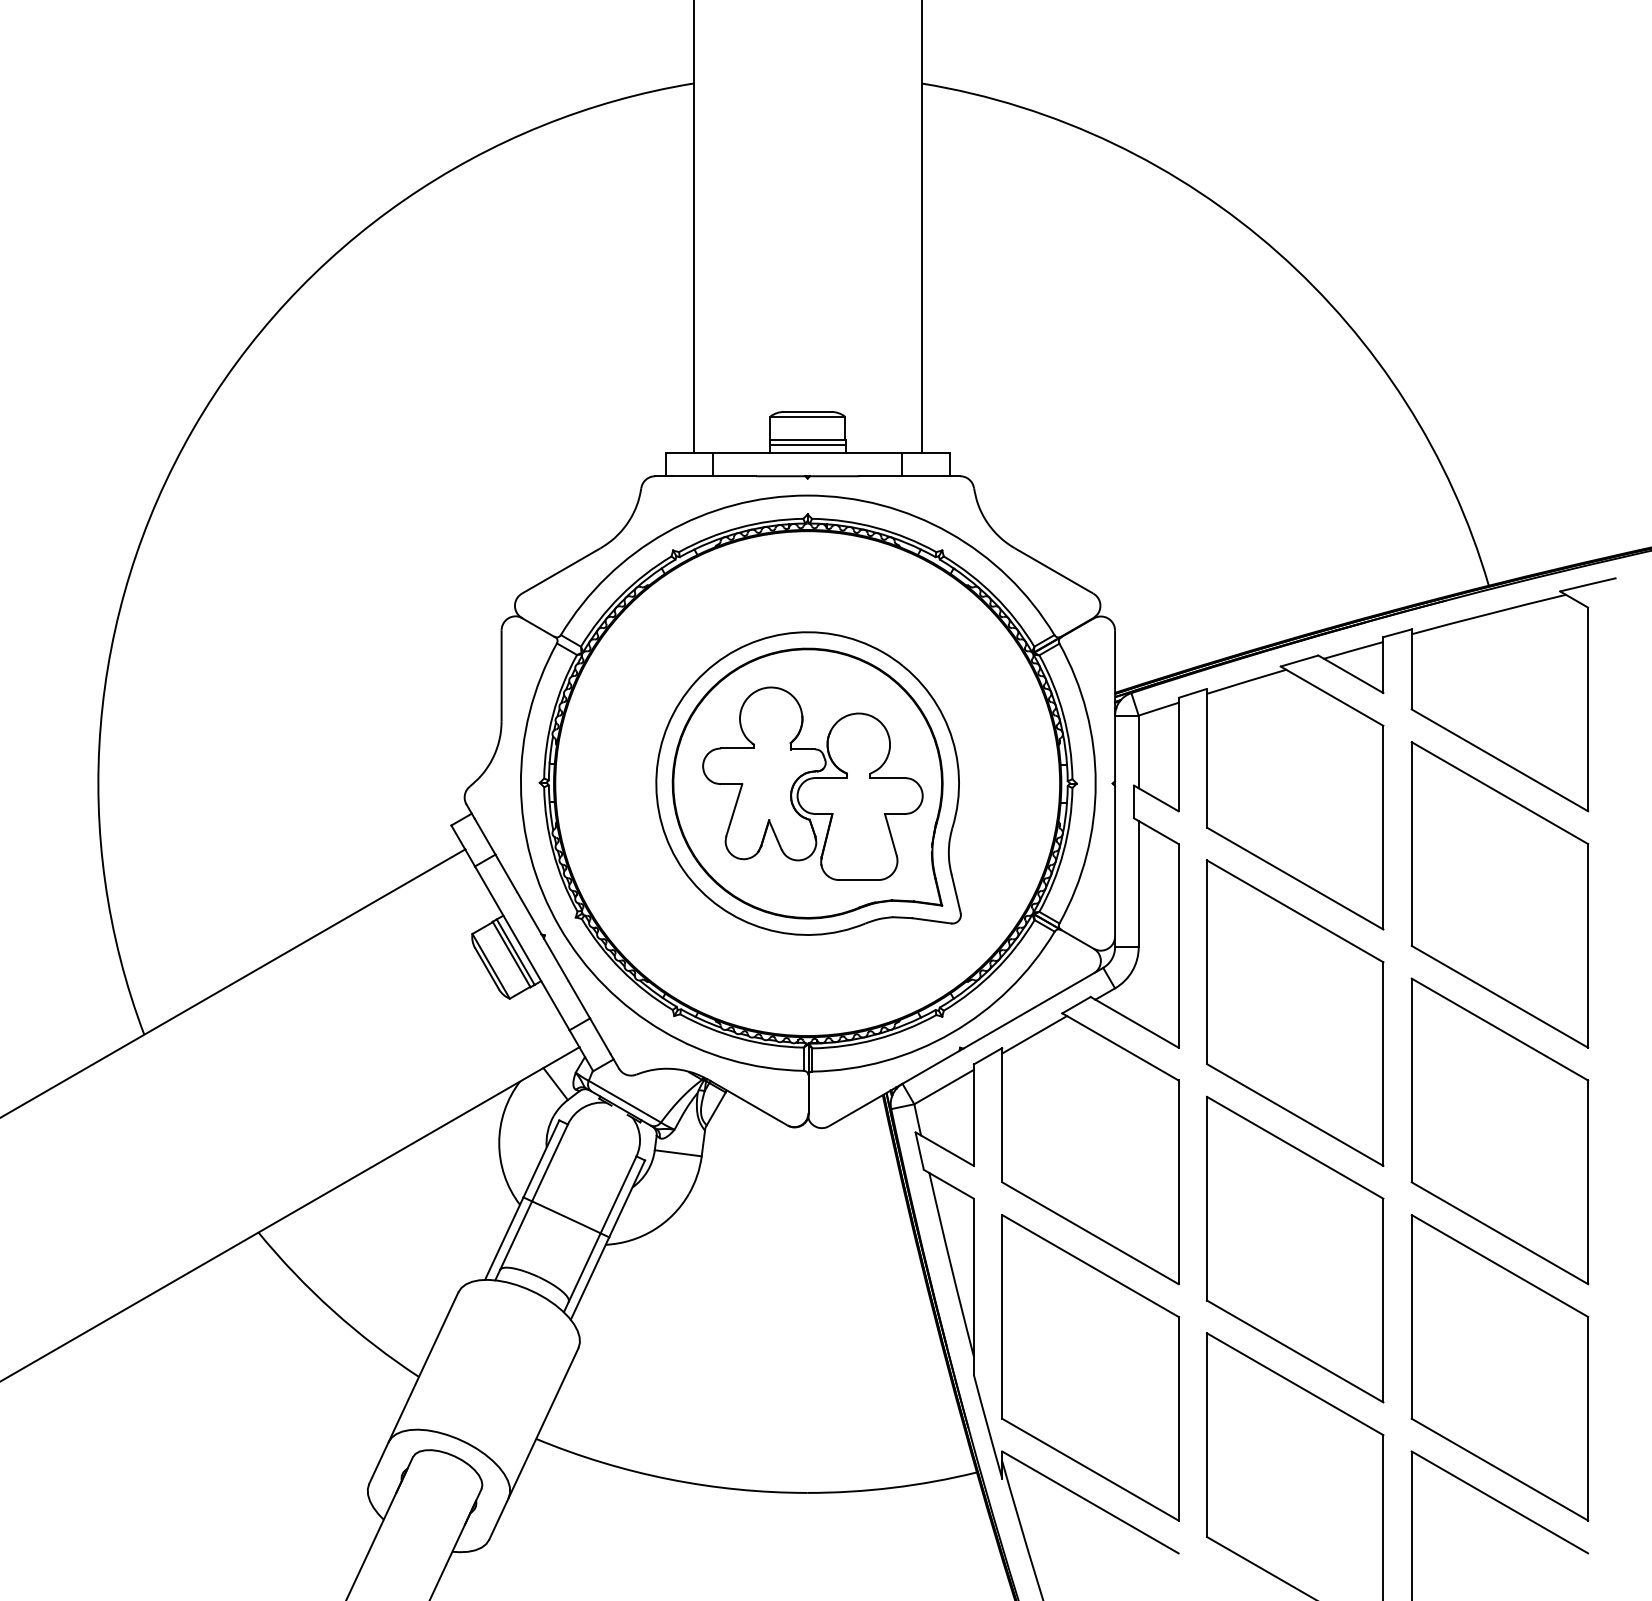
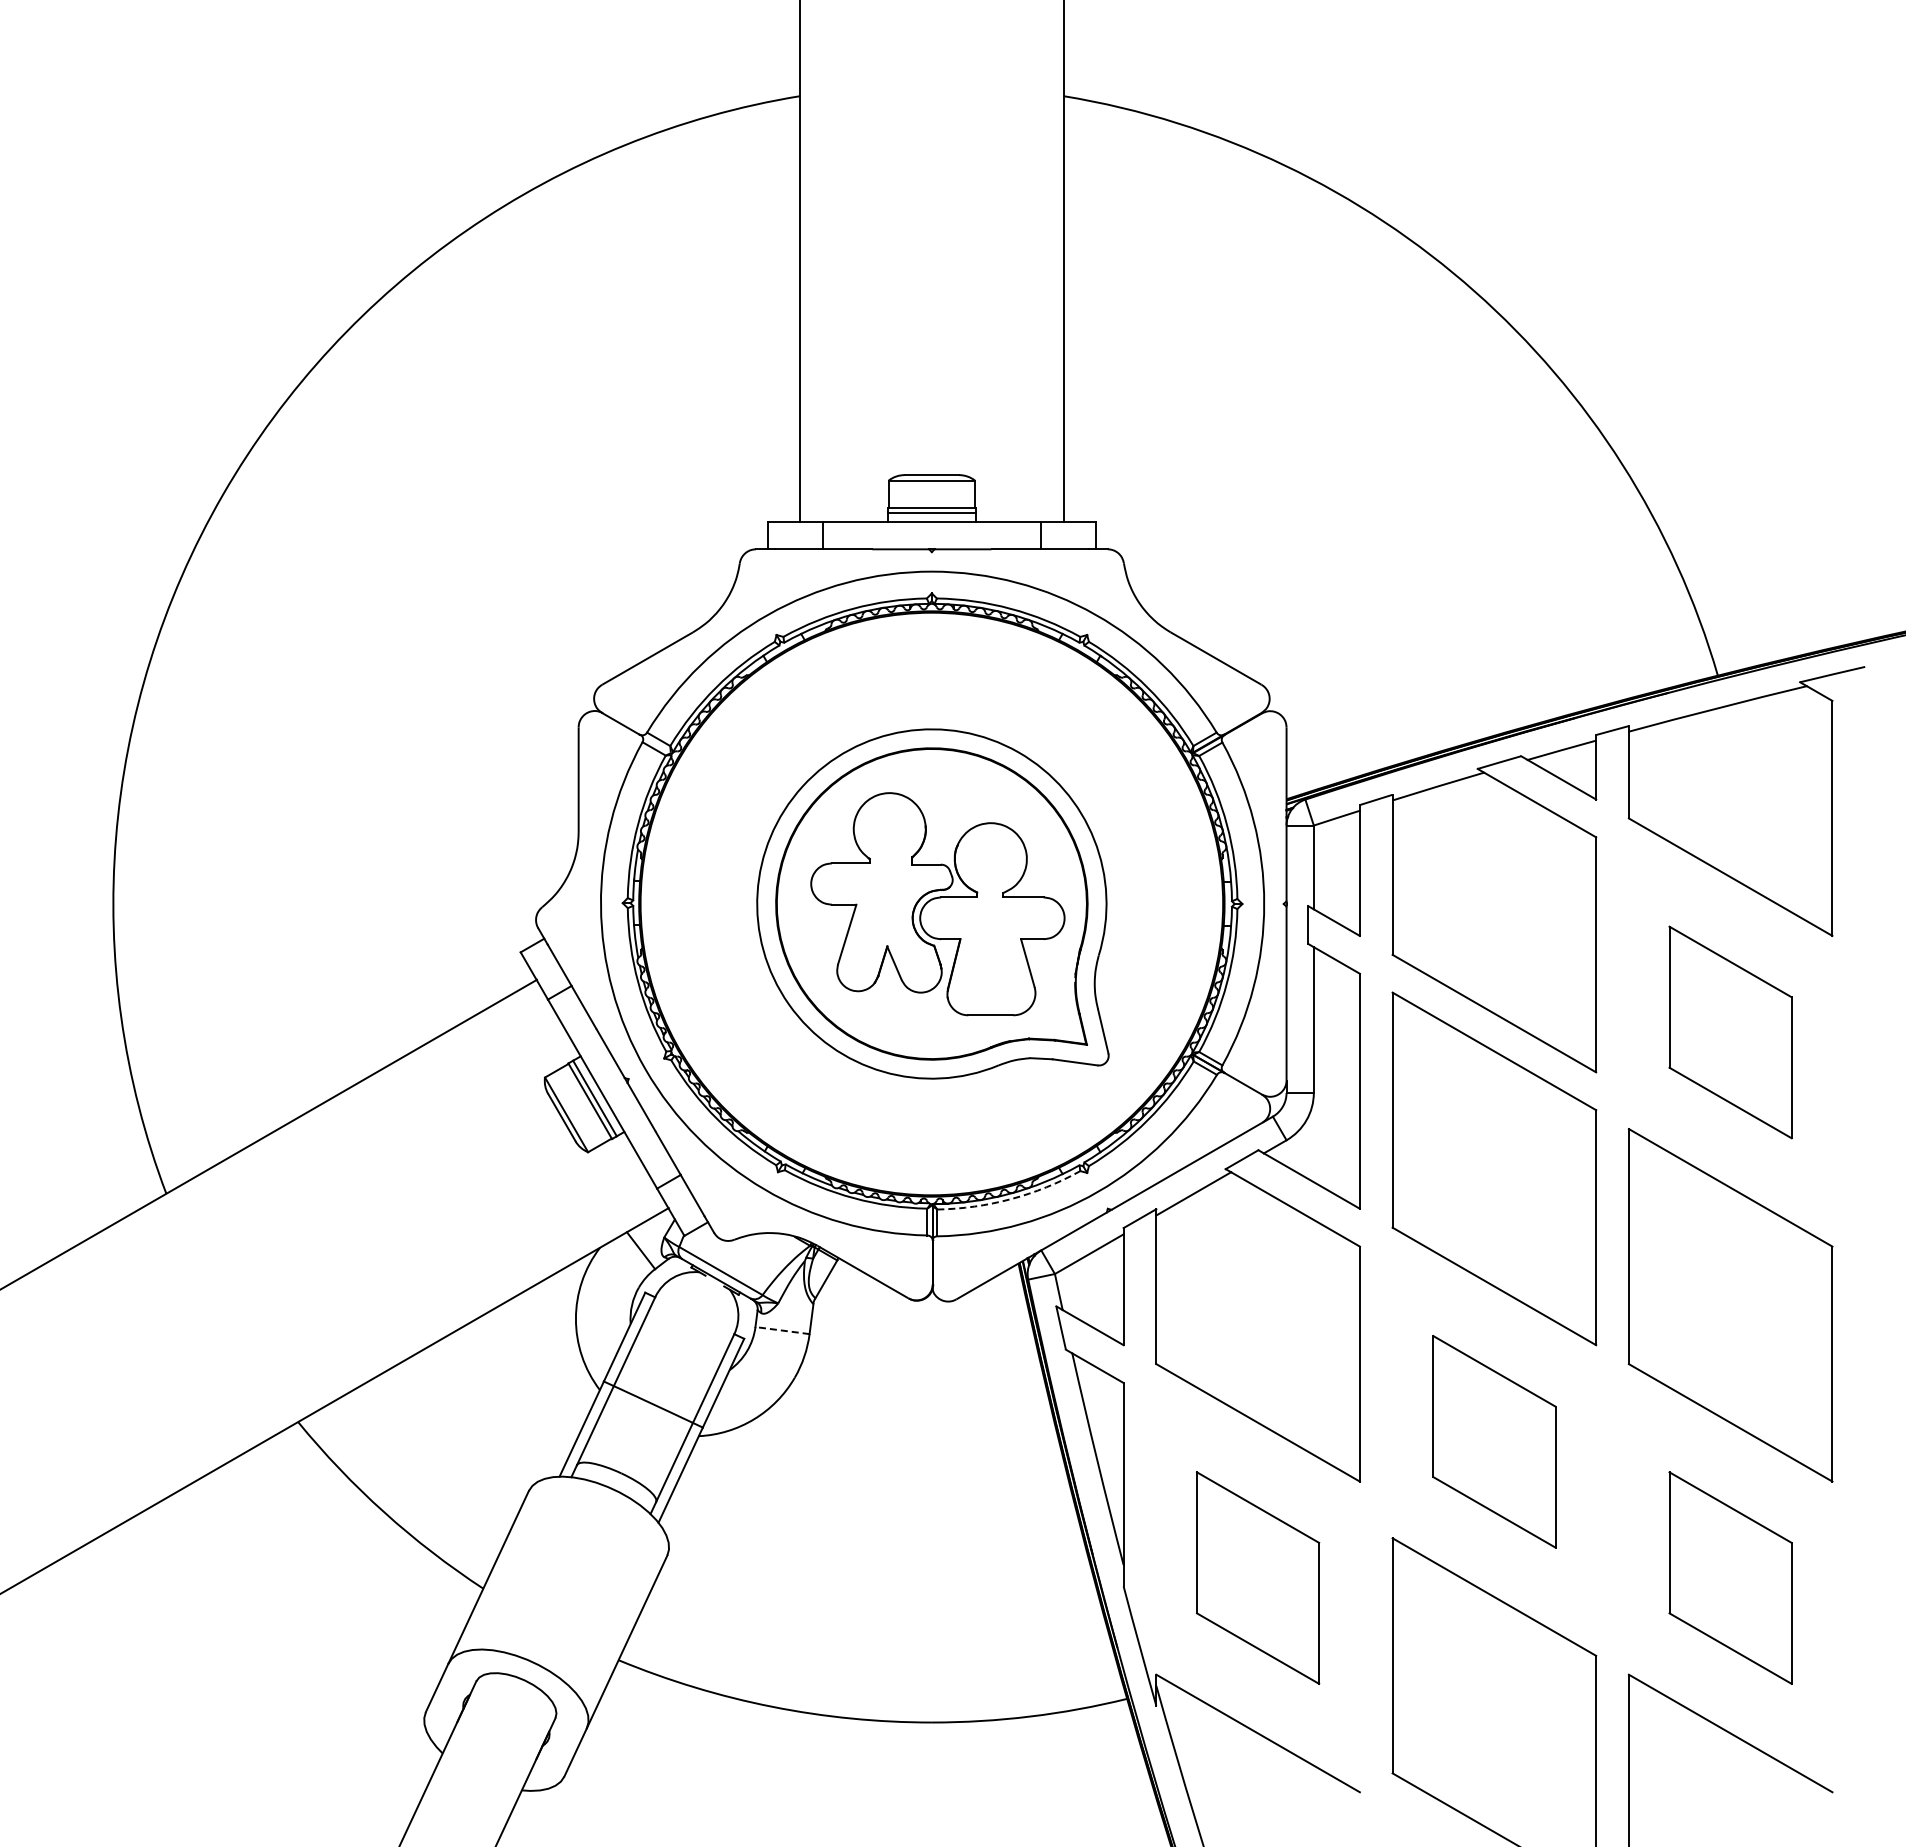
part: (1499, 894) -> (1730, 1032), size x0.6
arc: (876, 1039) -> (1011, 1199), solid -> dashed
line: (678, 1153) -> (782, 1330), solid -> dashed
part: (1295, 1249) -> (1494, 1441), size x0.6
part: (1089, 1367) -> (1257, 1577), size x0.6
part: (1499, 1367) -> (1730, 1577), size x0.6

